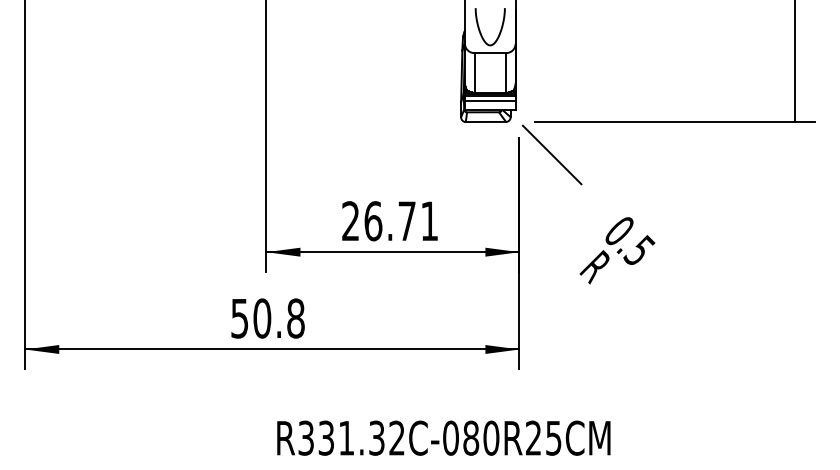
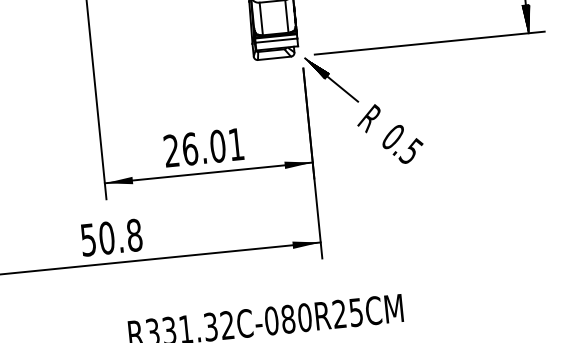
hatch: (794, 105) -> (526, 19), added
hatch: (536, 138) -> (317, 67), added
text: (407, 221) -> (218, 146), 26.71 -> 26.01
text: (594, 267) -> (368, 119), moved

